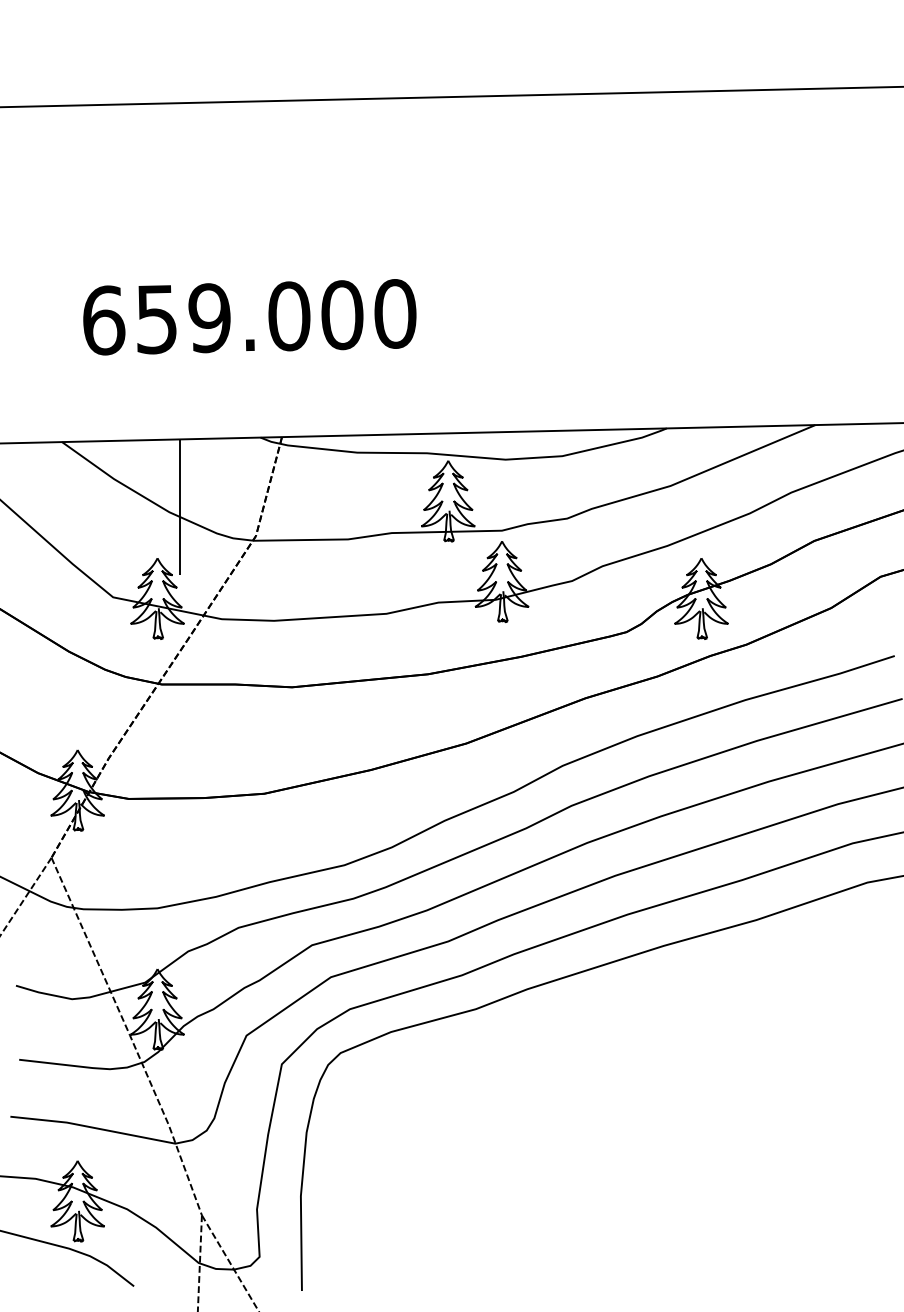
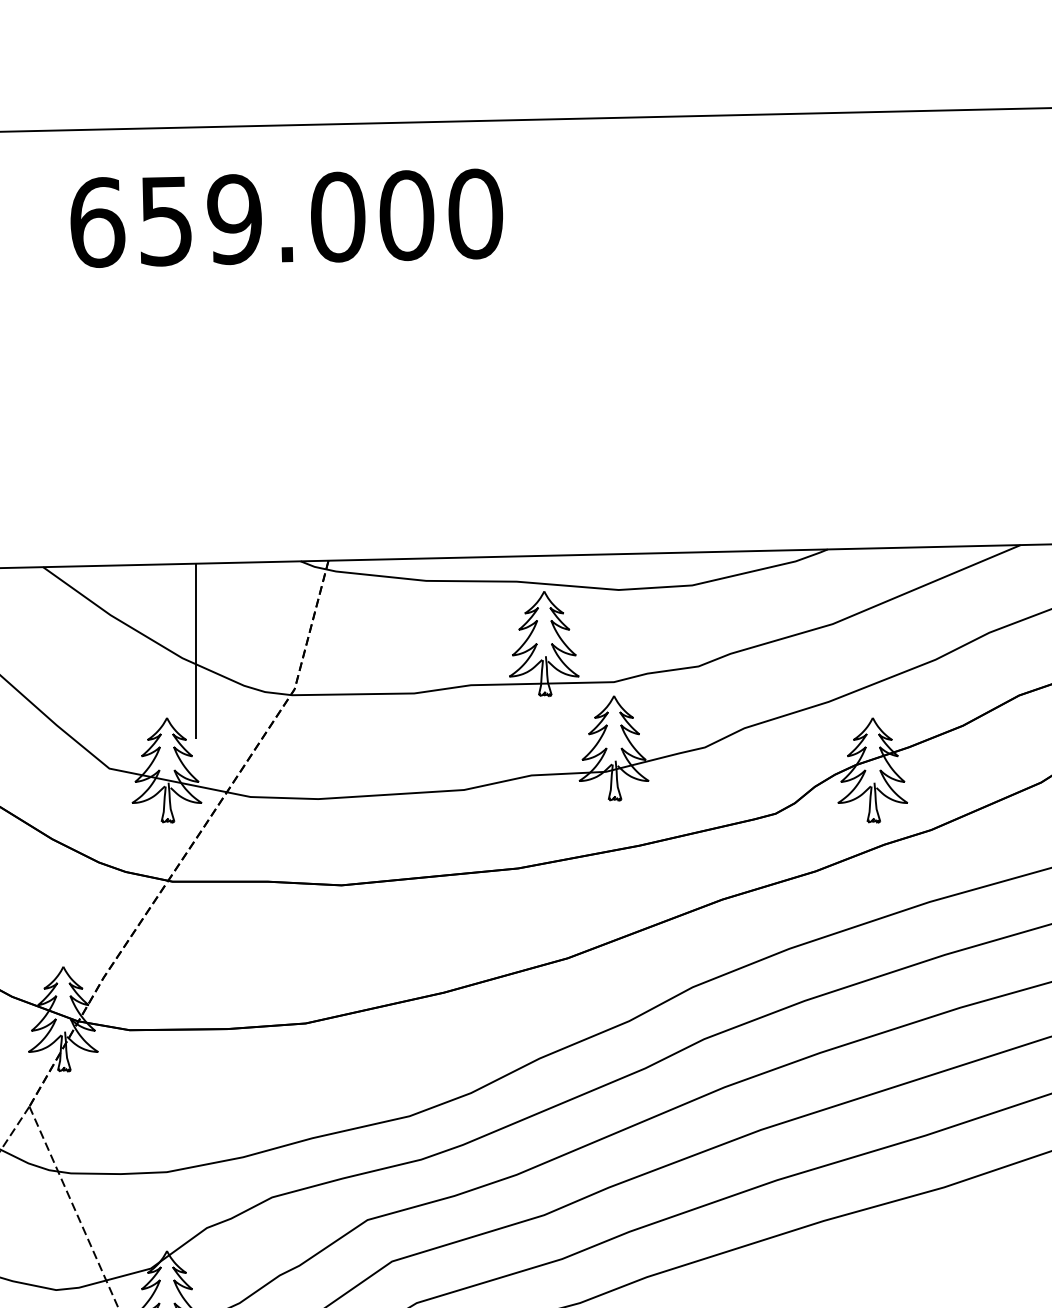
text: (249, 317) -> (286, 218), moved

